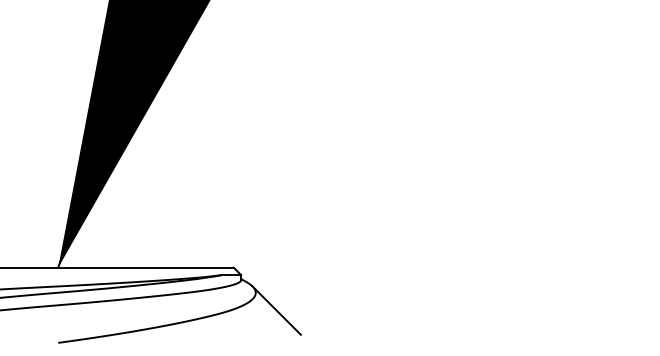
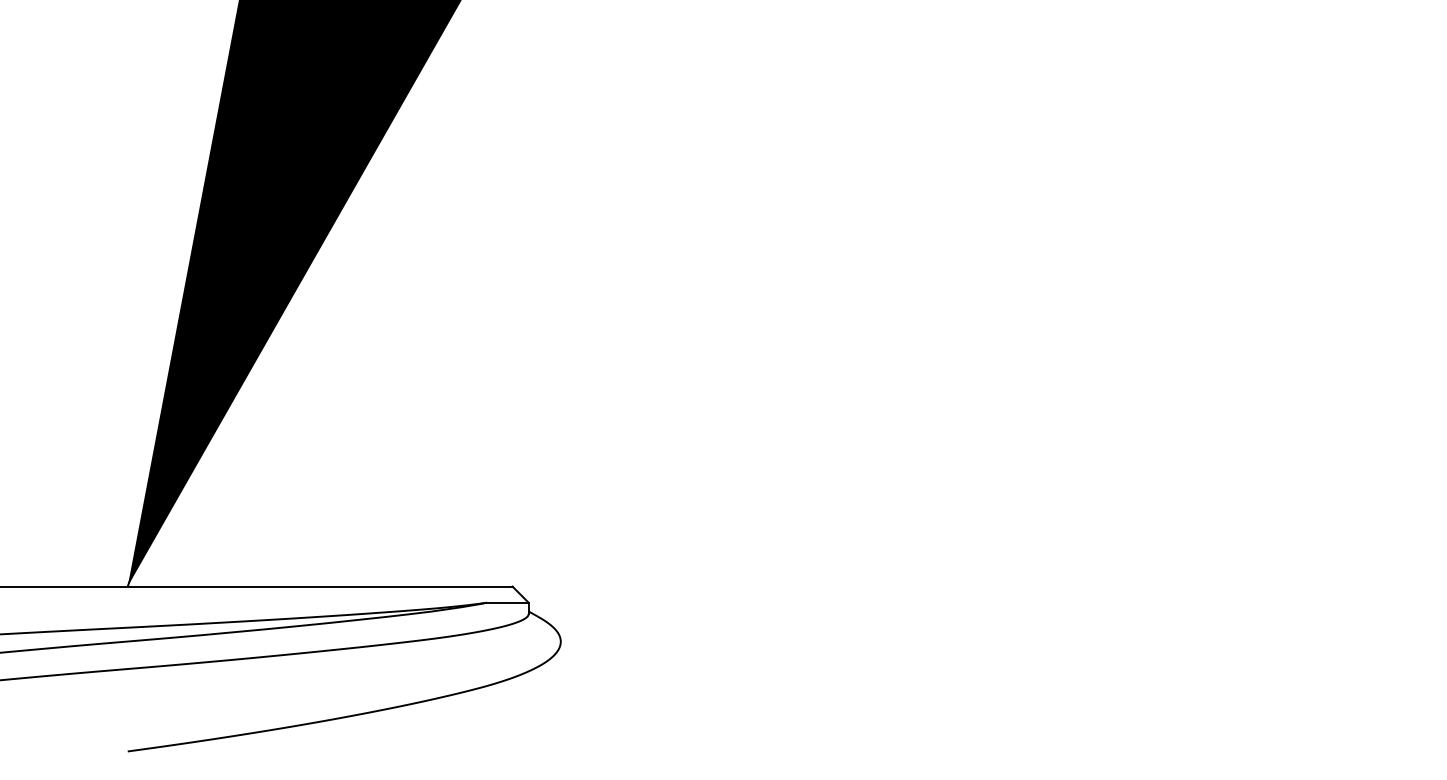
line: (276, 310) -> (606, 680), removed

